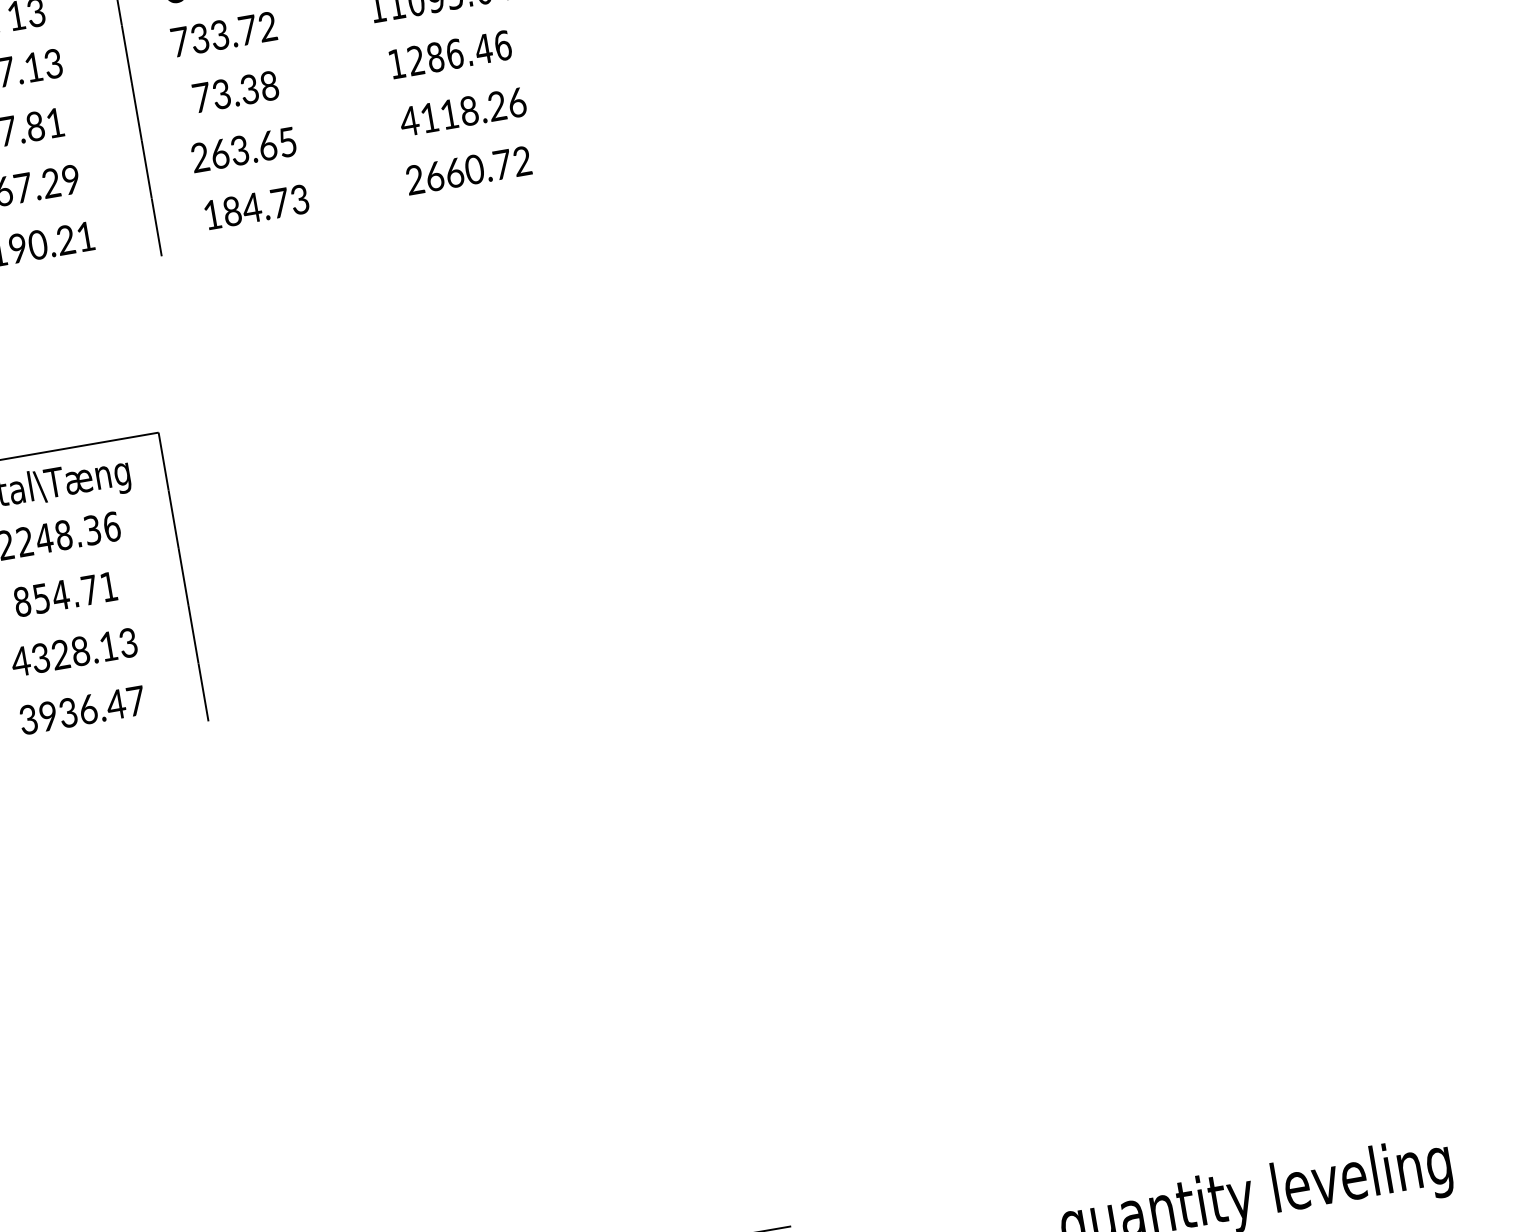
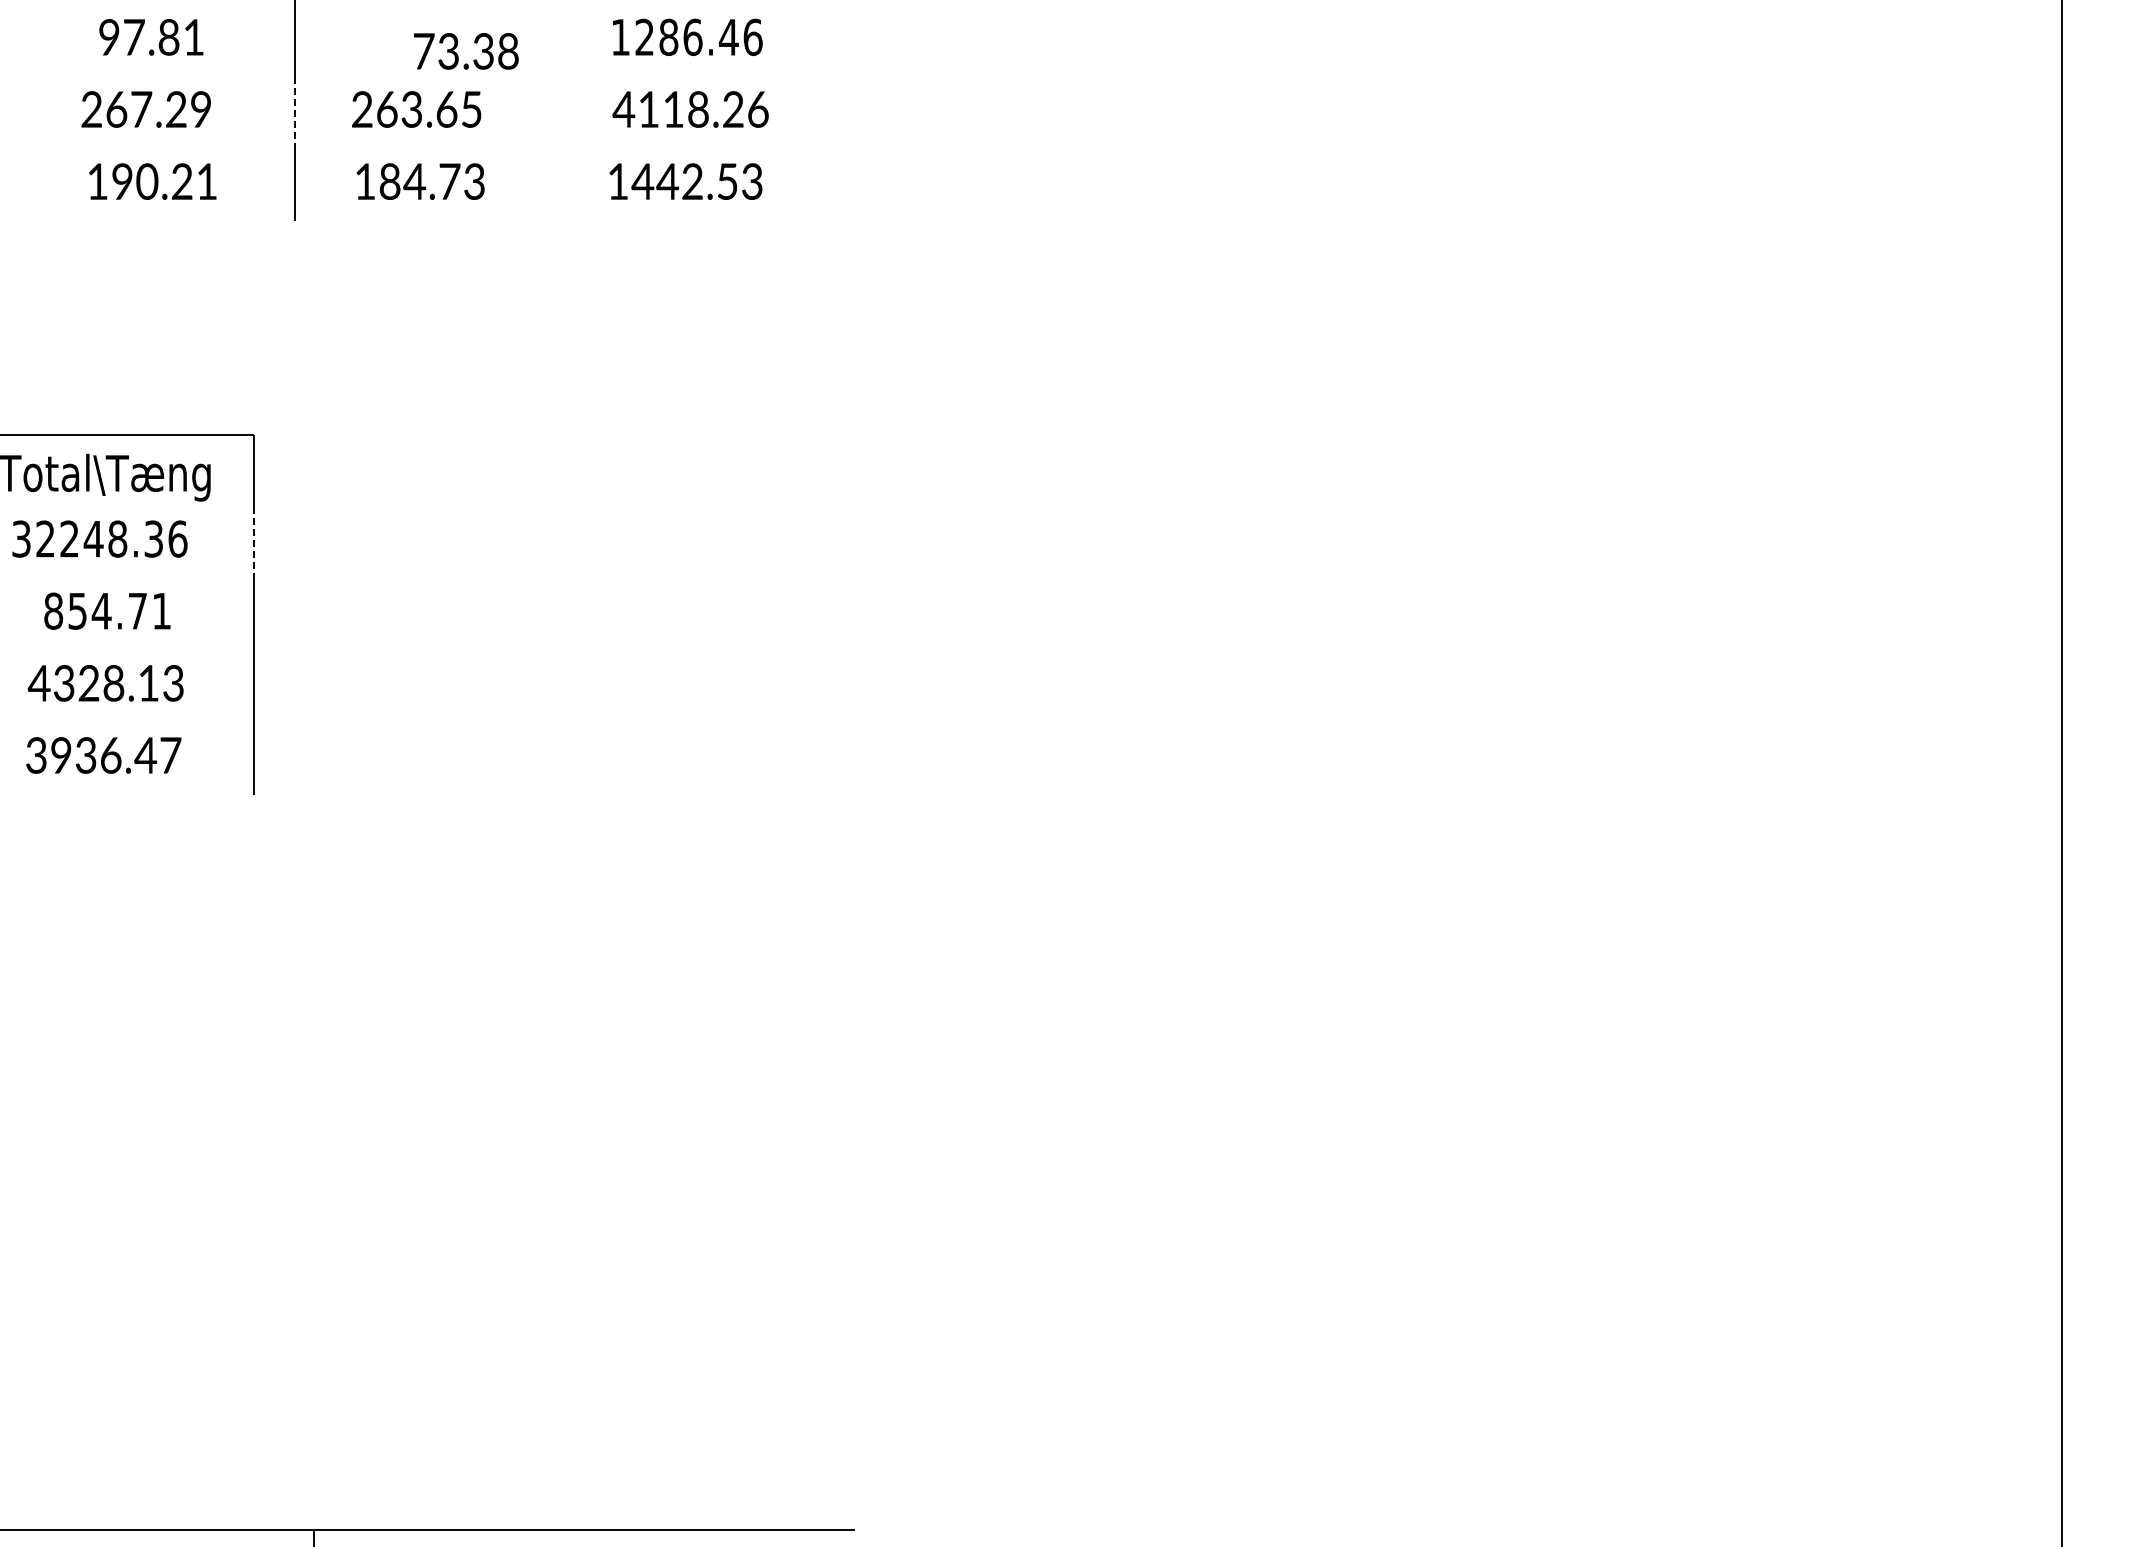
text: (235, 91) -> (466, 51), moved
line: (147, 169) -> (295, 113), solid -> dashed
text: (468, 170) -> (684, 181), 2660.72 -> 1442.53
line: (173, 519) -> (254, 543), solid -> dashed

